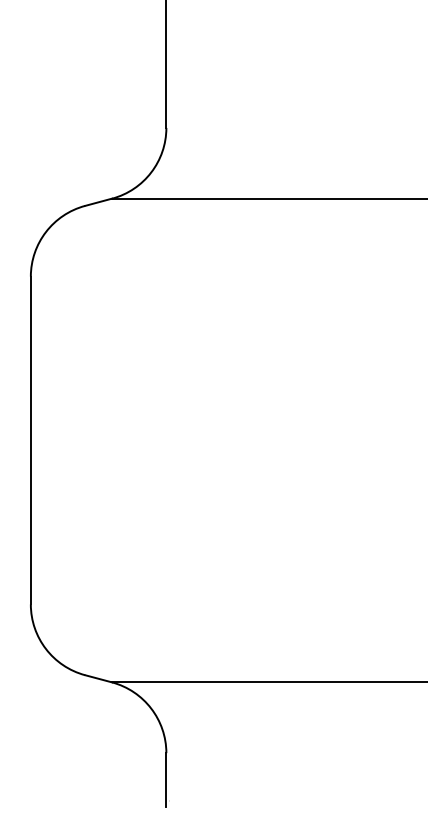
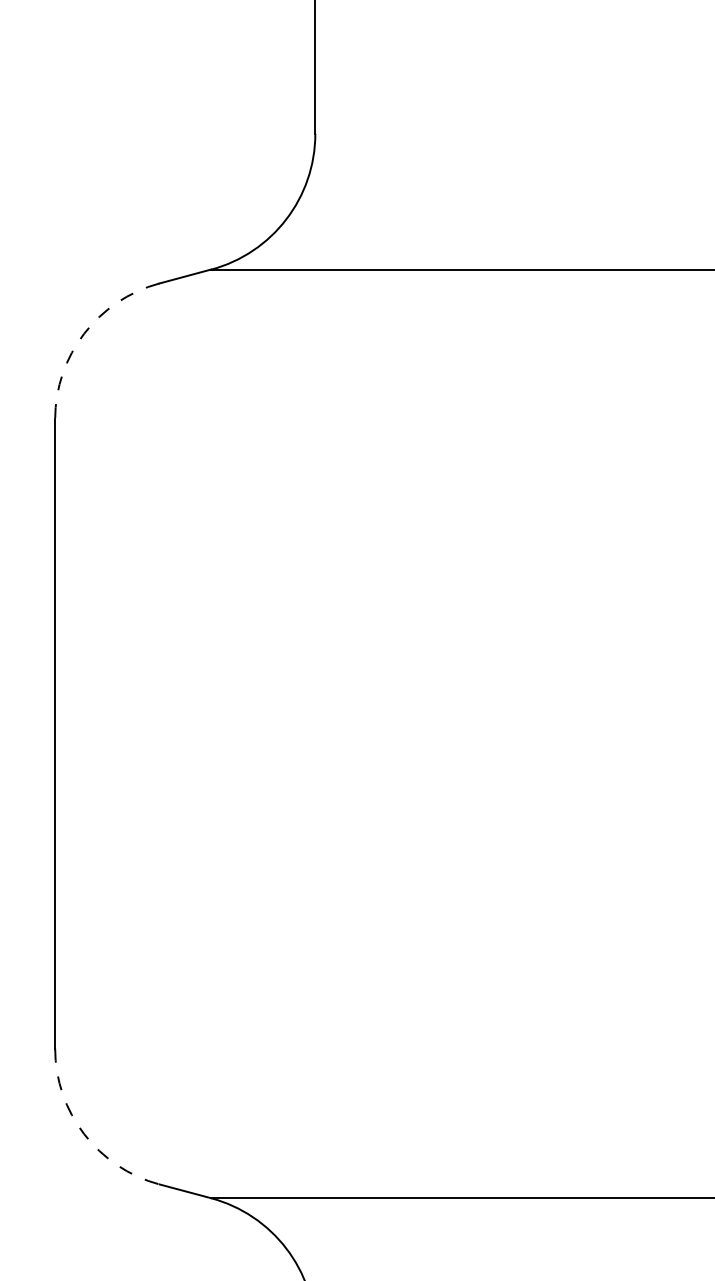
arc: (45, 232) -> (83, 334), solid -> dashed
arc: (45, 649) -> (83, 1135), solid -> dashed

